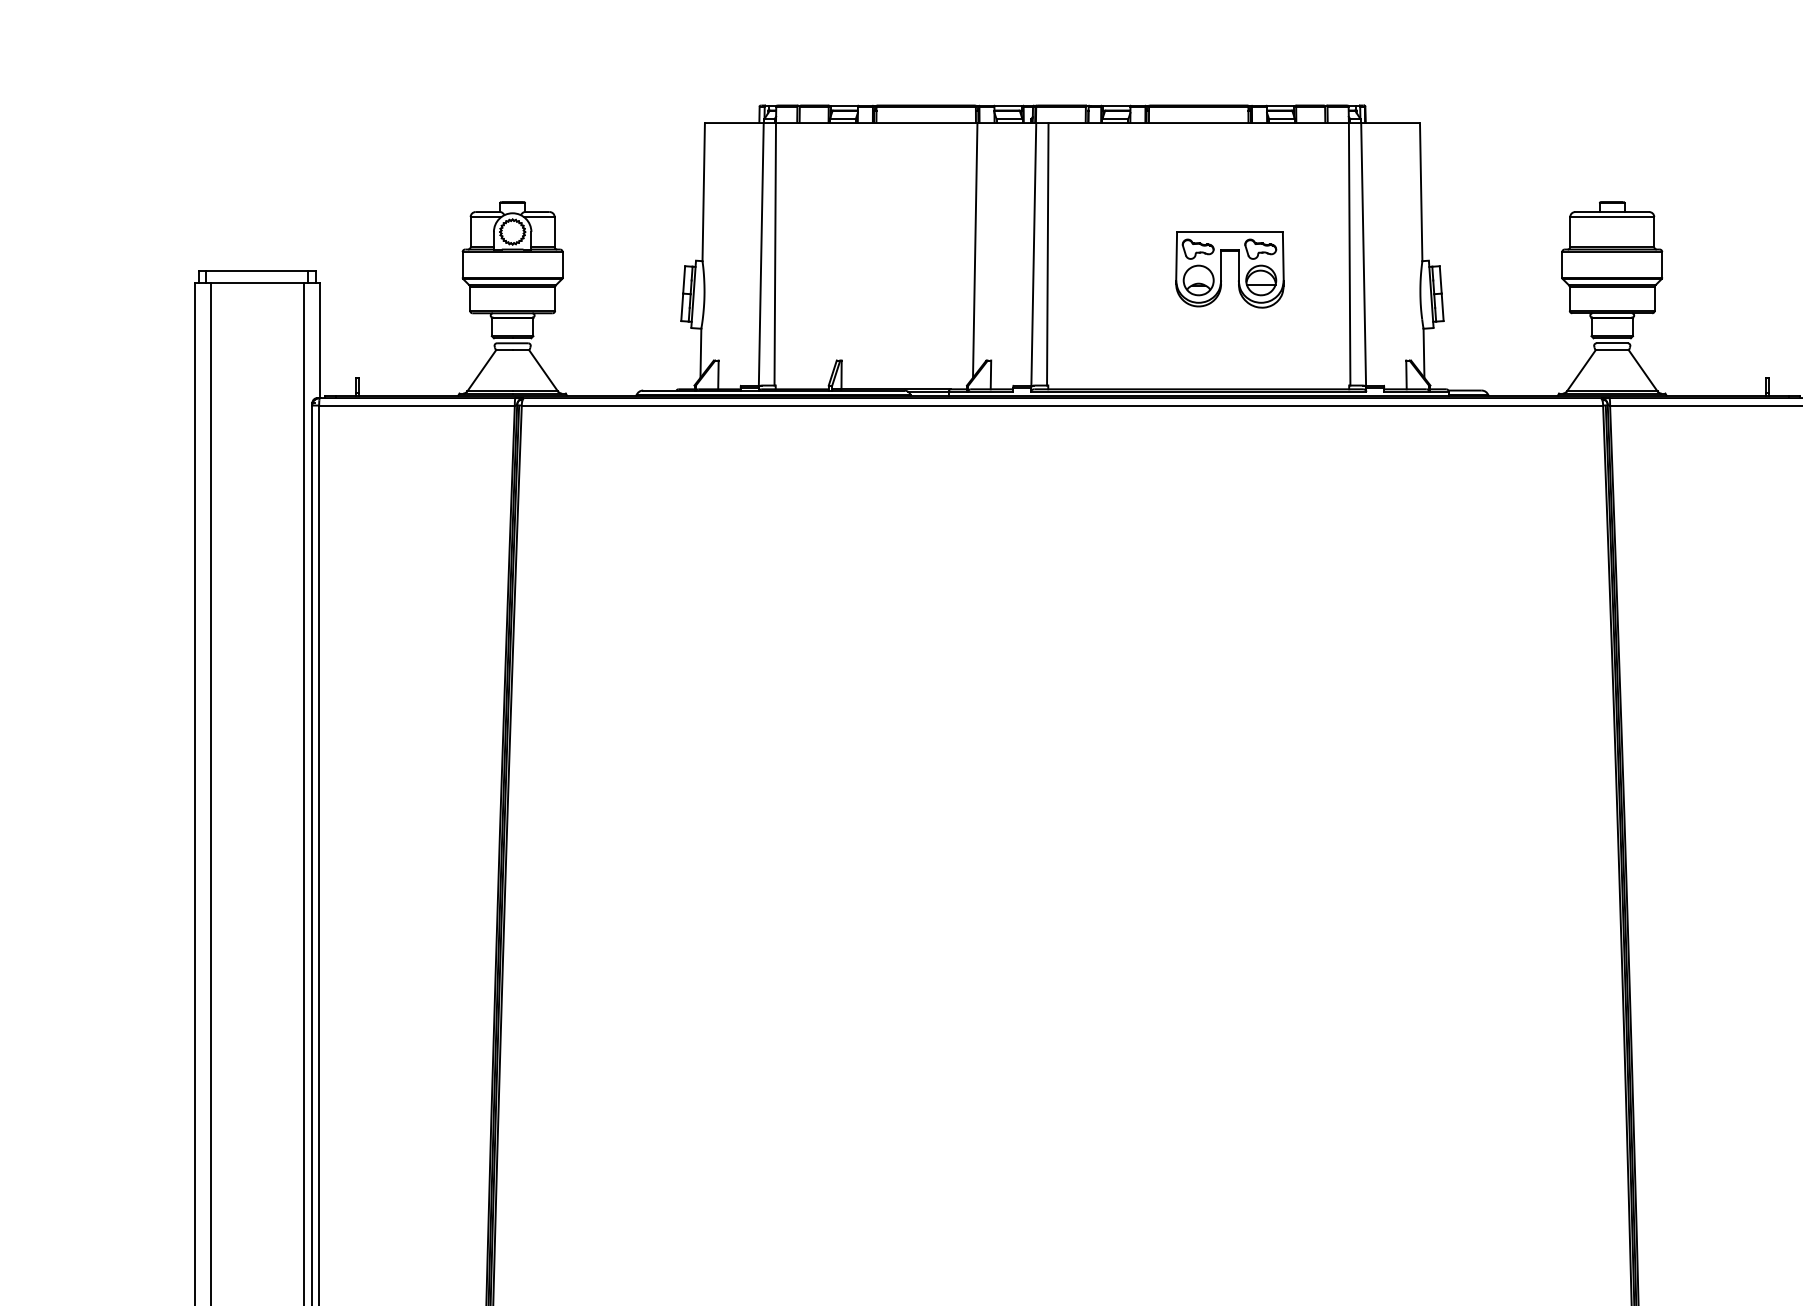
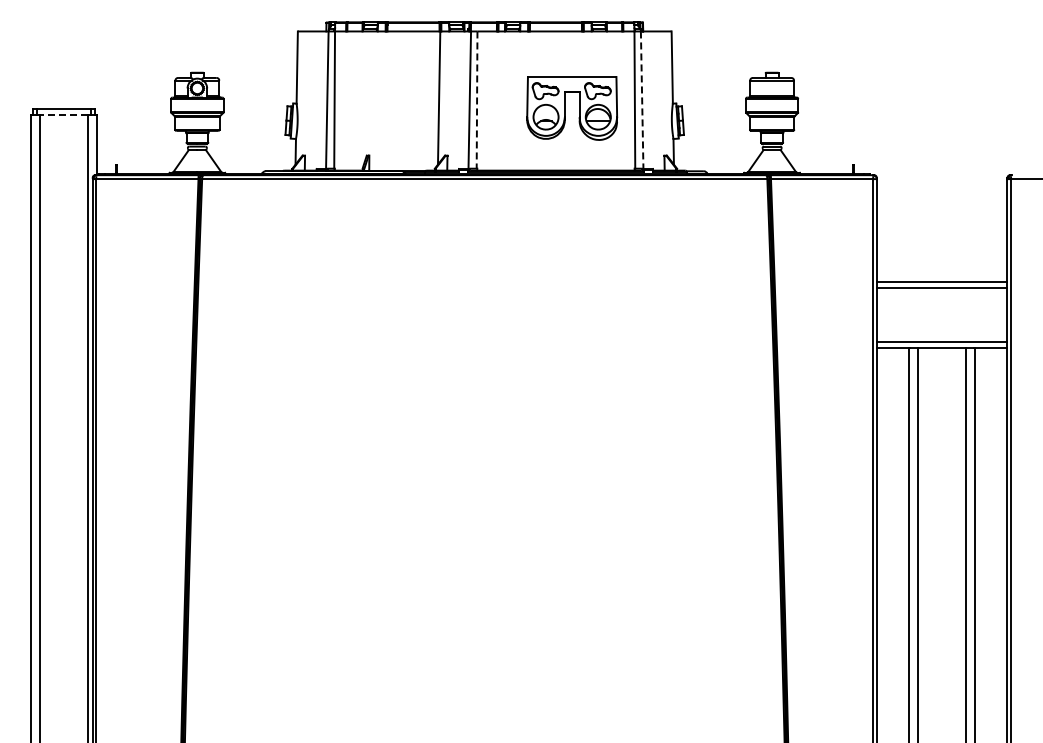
line: (1048, 255) -> (477, 100), solid -> dashed
line: (1364, 255) -> (642, 100), solid -> dashed
part: (1230, 268) -> (572, 107), size x1.6
line: (256, 283) -> (63, 115), solid -> dashed

